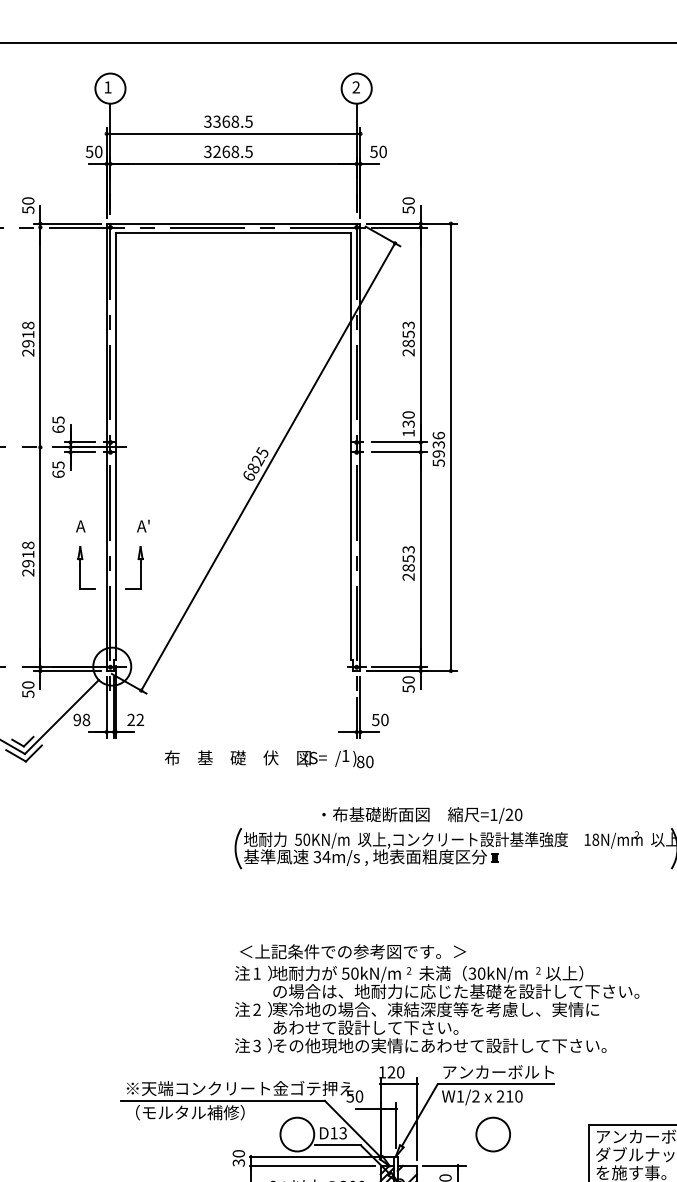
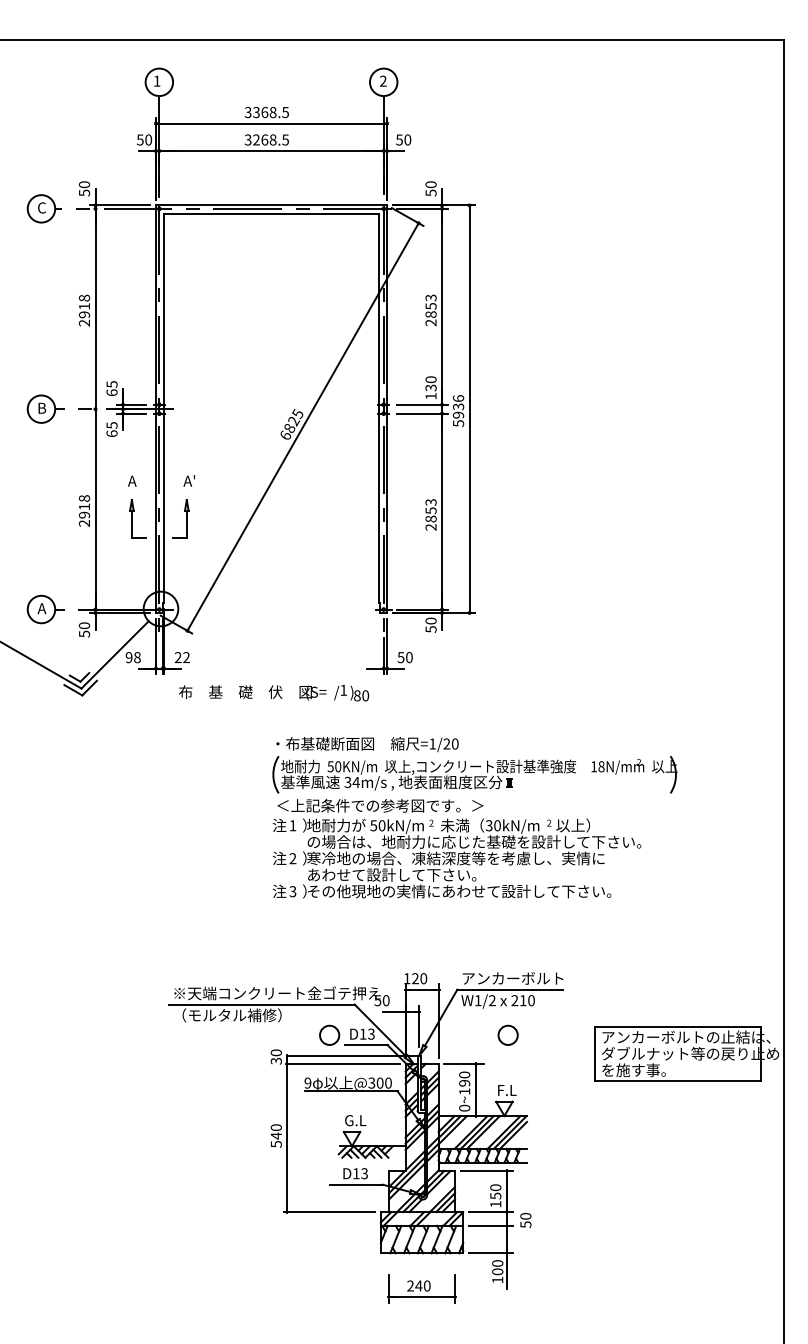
text: (269, 759) -> (274, 693), moved
text: (422, 815) -> (367, 744), moved
text: (436, 998) -> (456, 848), moved
circle: (297, 1133) -> (329, 1034), size x0.62
circle: (492, 1133) -> (507, 1034), size x0.62

